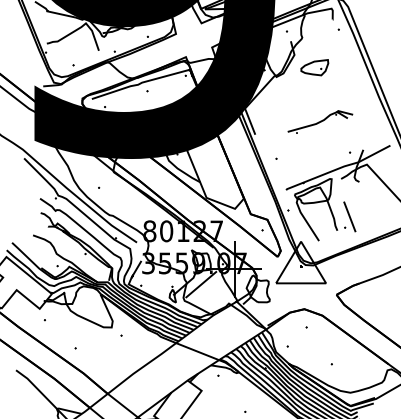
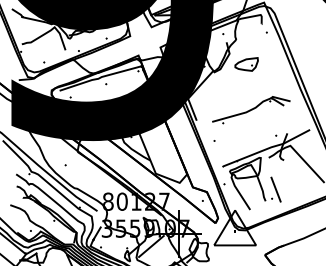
part: (320, 121) -> (251, 109), size x1.43

